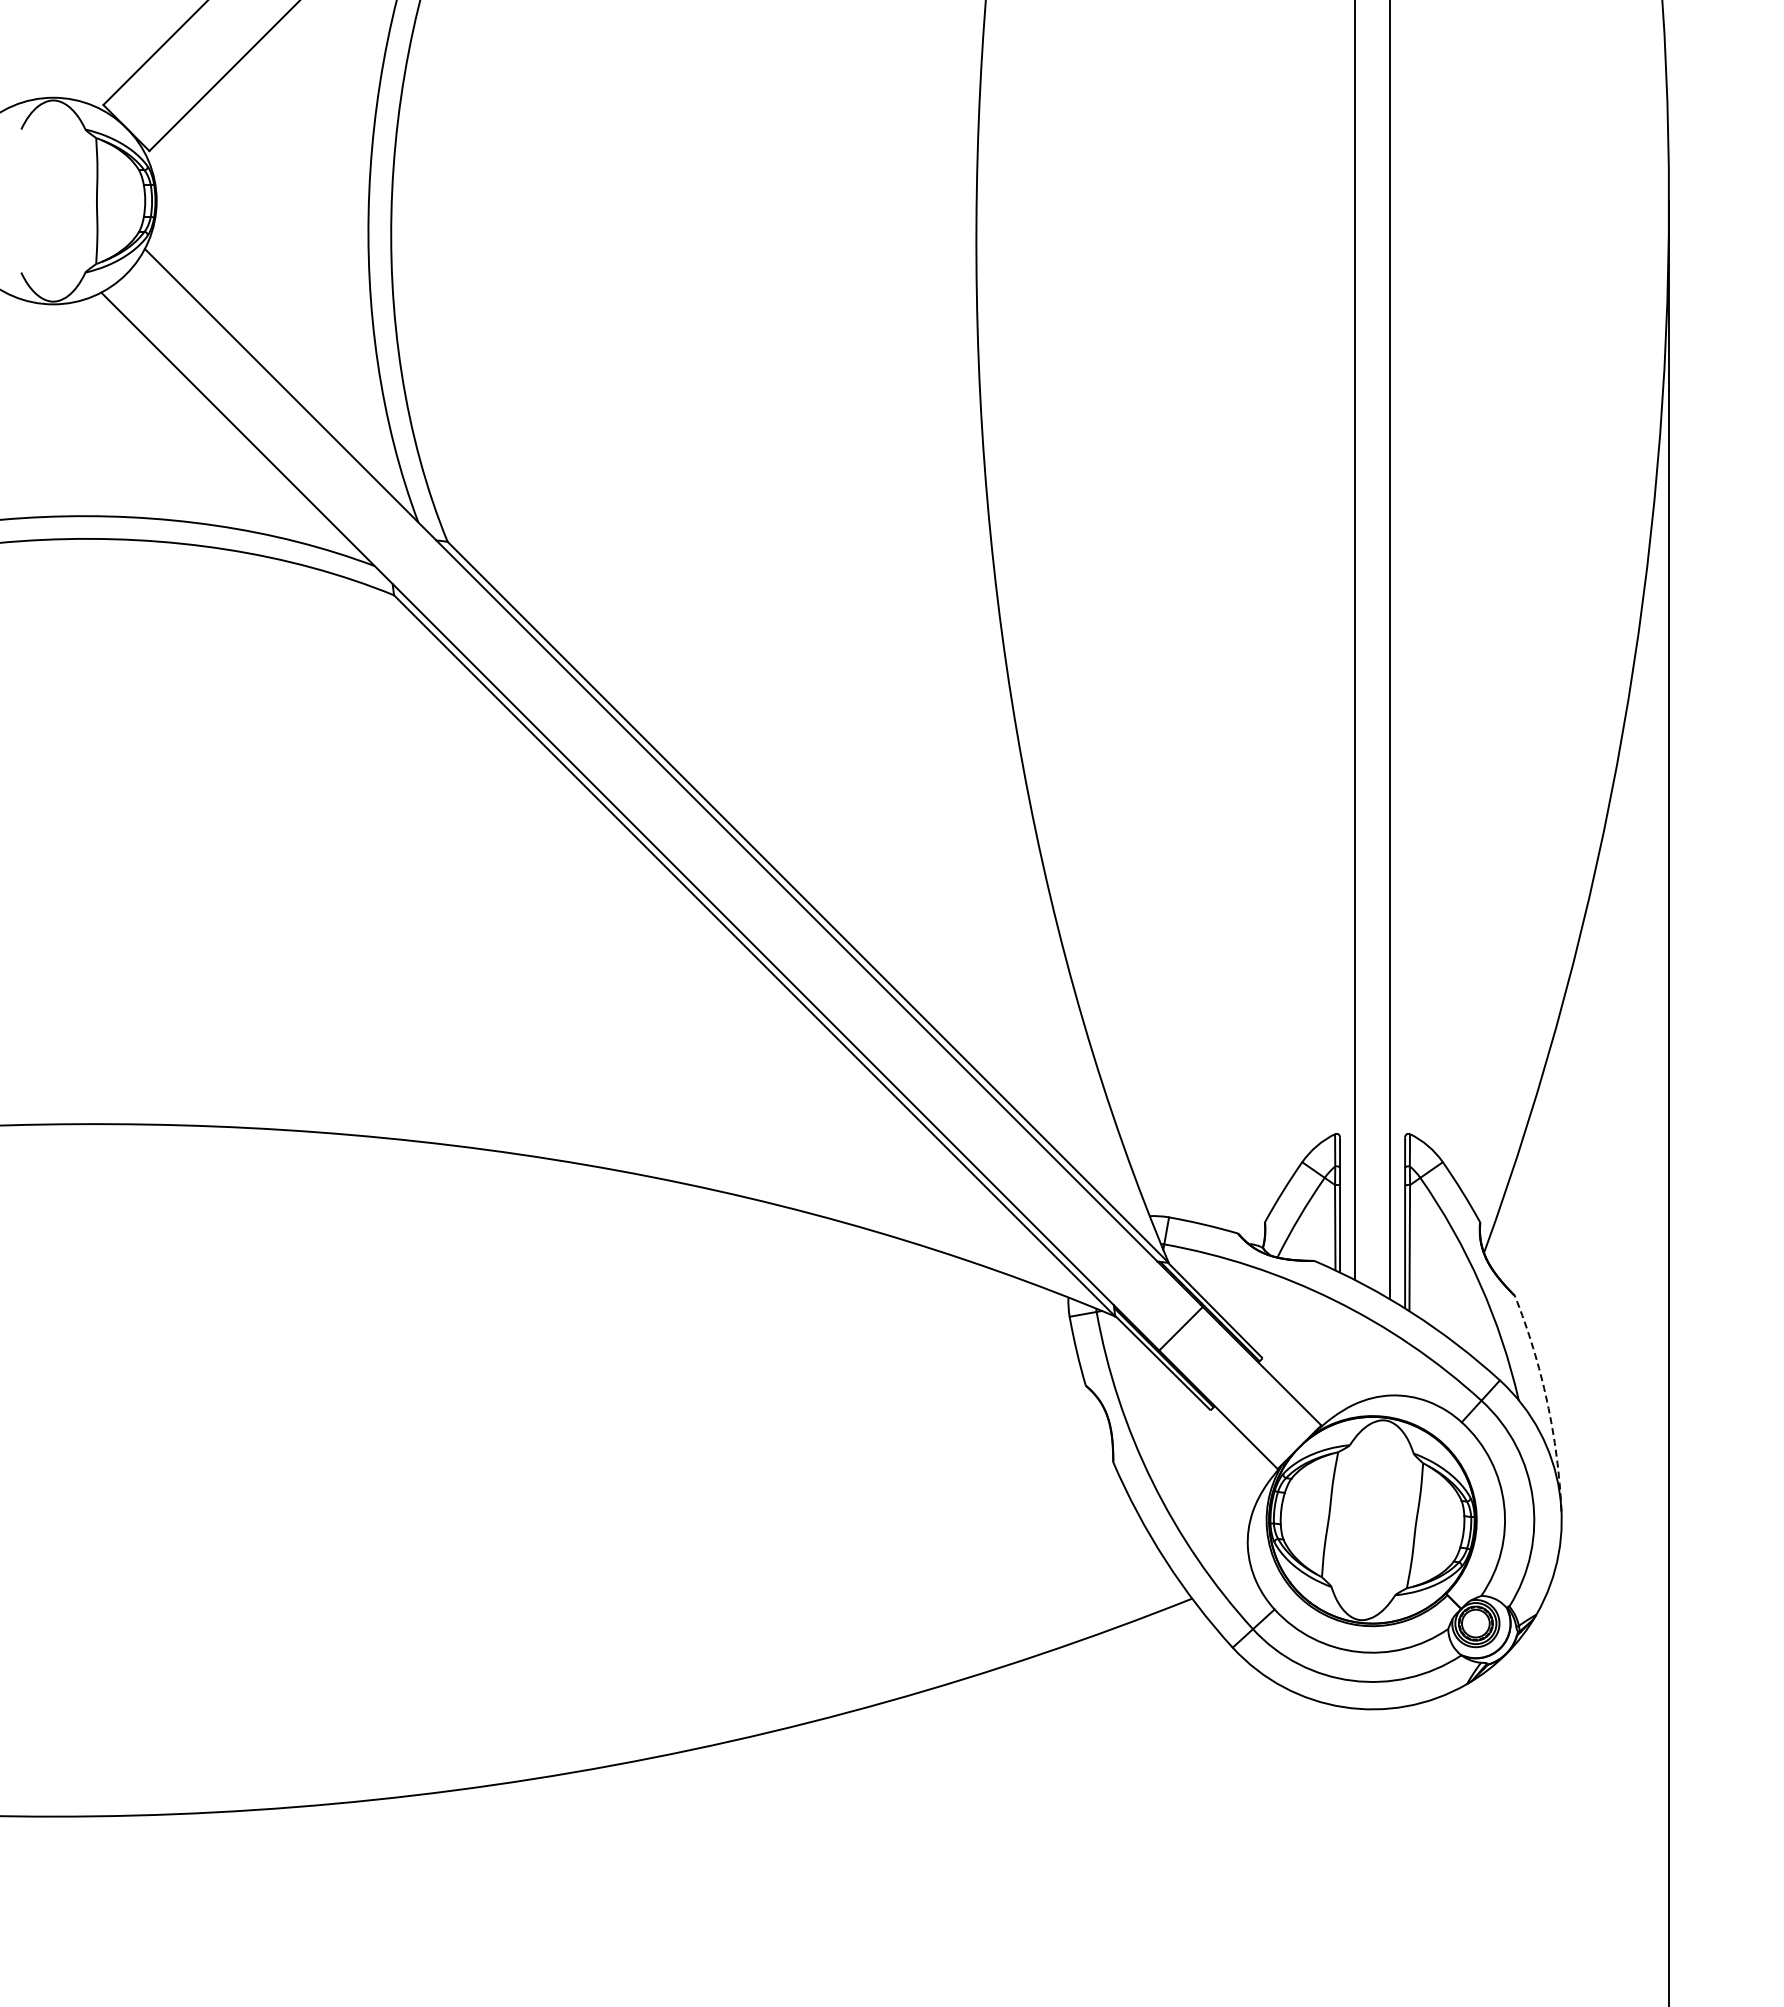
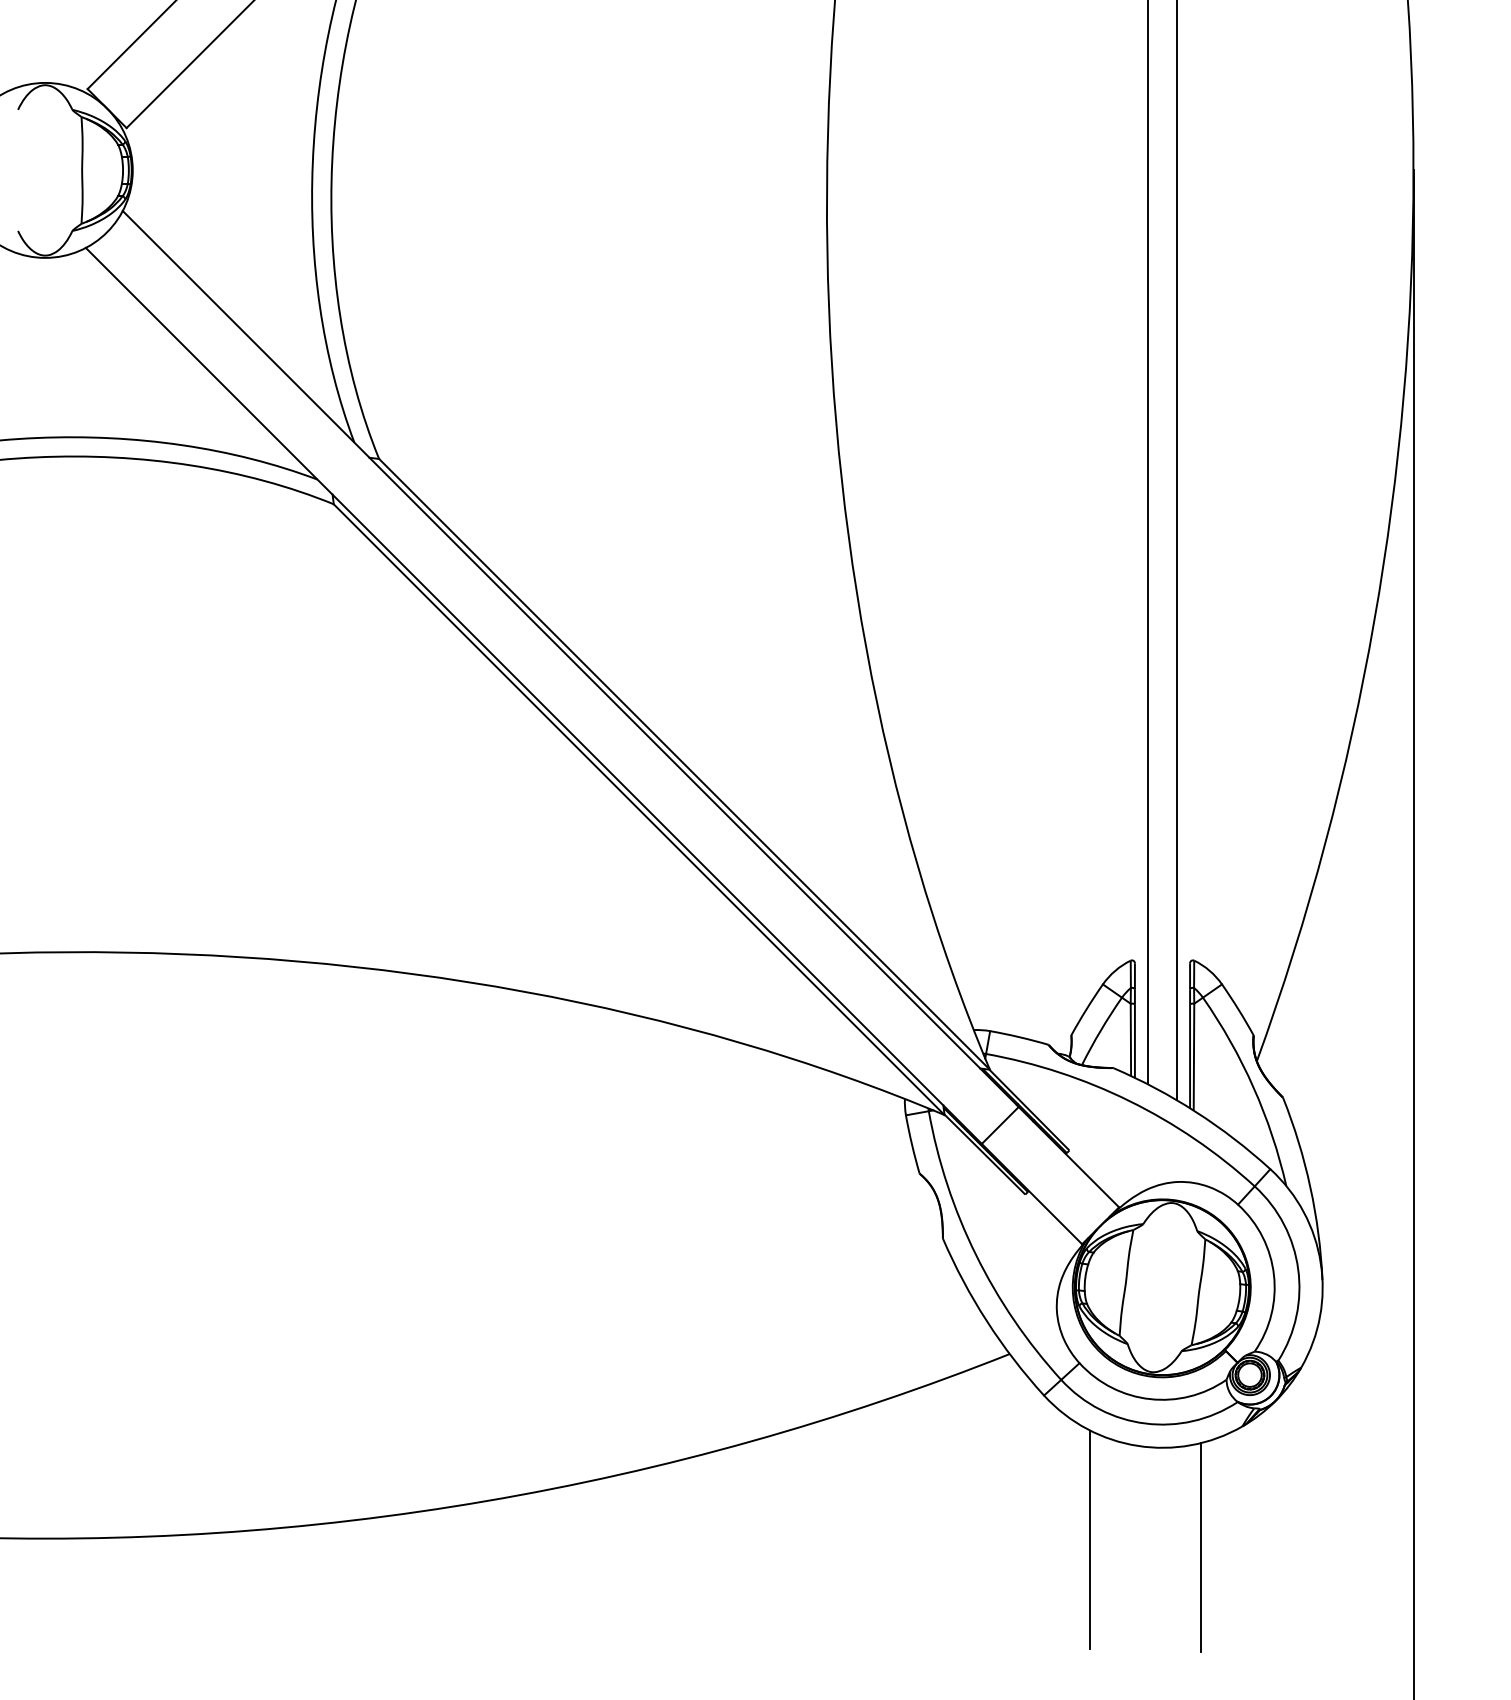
arc: (1547, 1401) -> (1310, 1187), dashed -> solid
line: (1287, 1817) -> (1090, 1539), added
line: (1417, 1826) -> (1200, 1546), added

